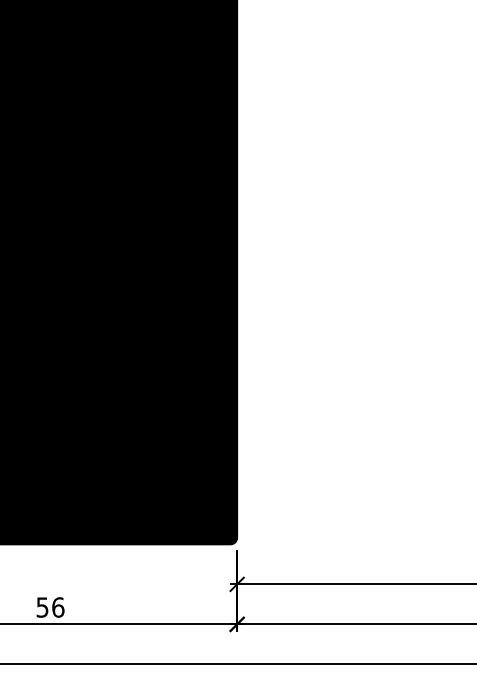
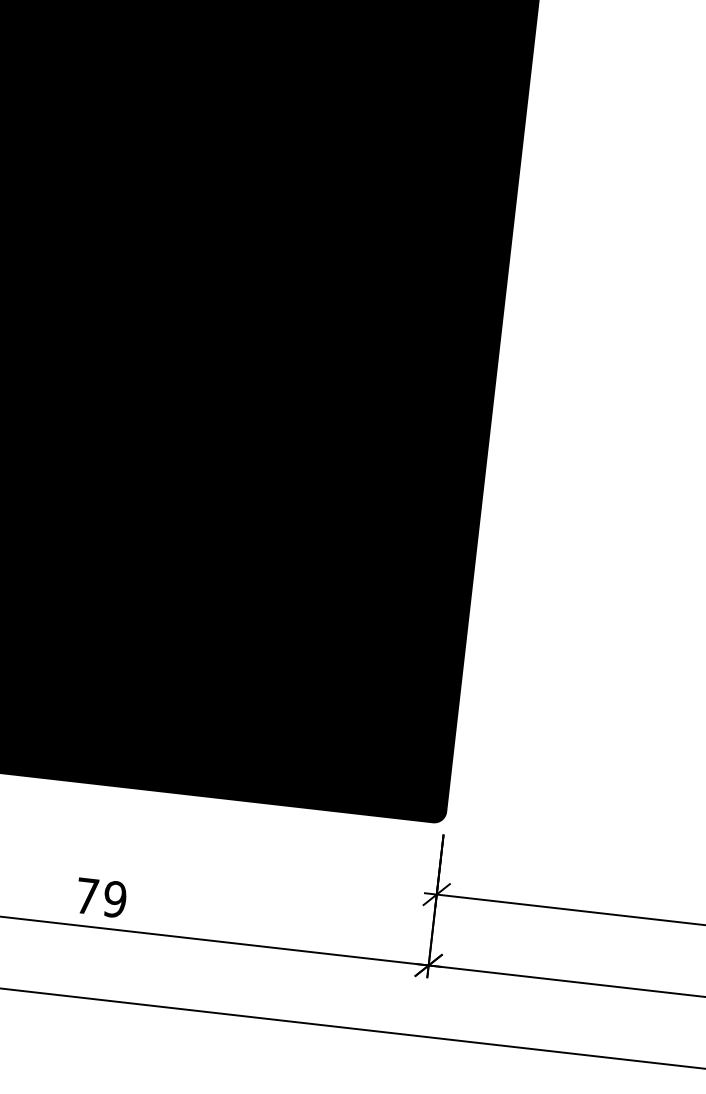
text: (50, 607) -> (101, 897), 56 -> 79

